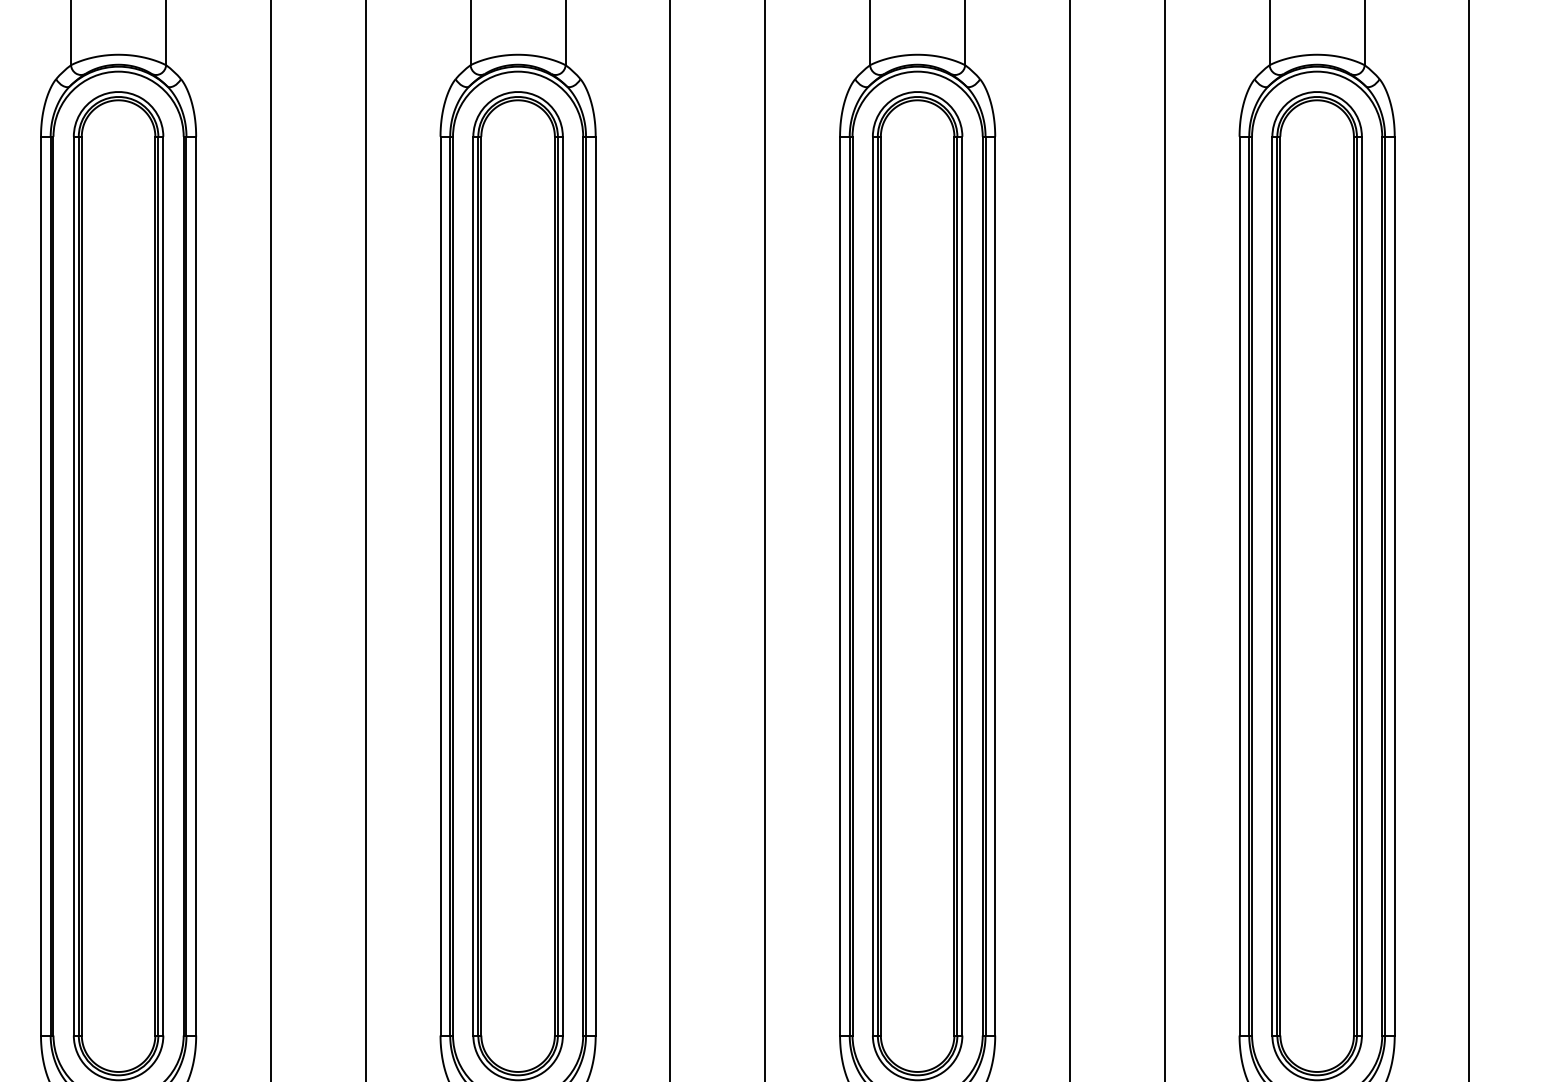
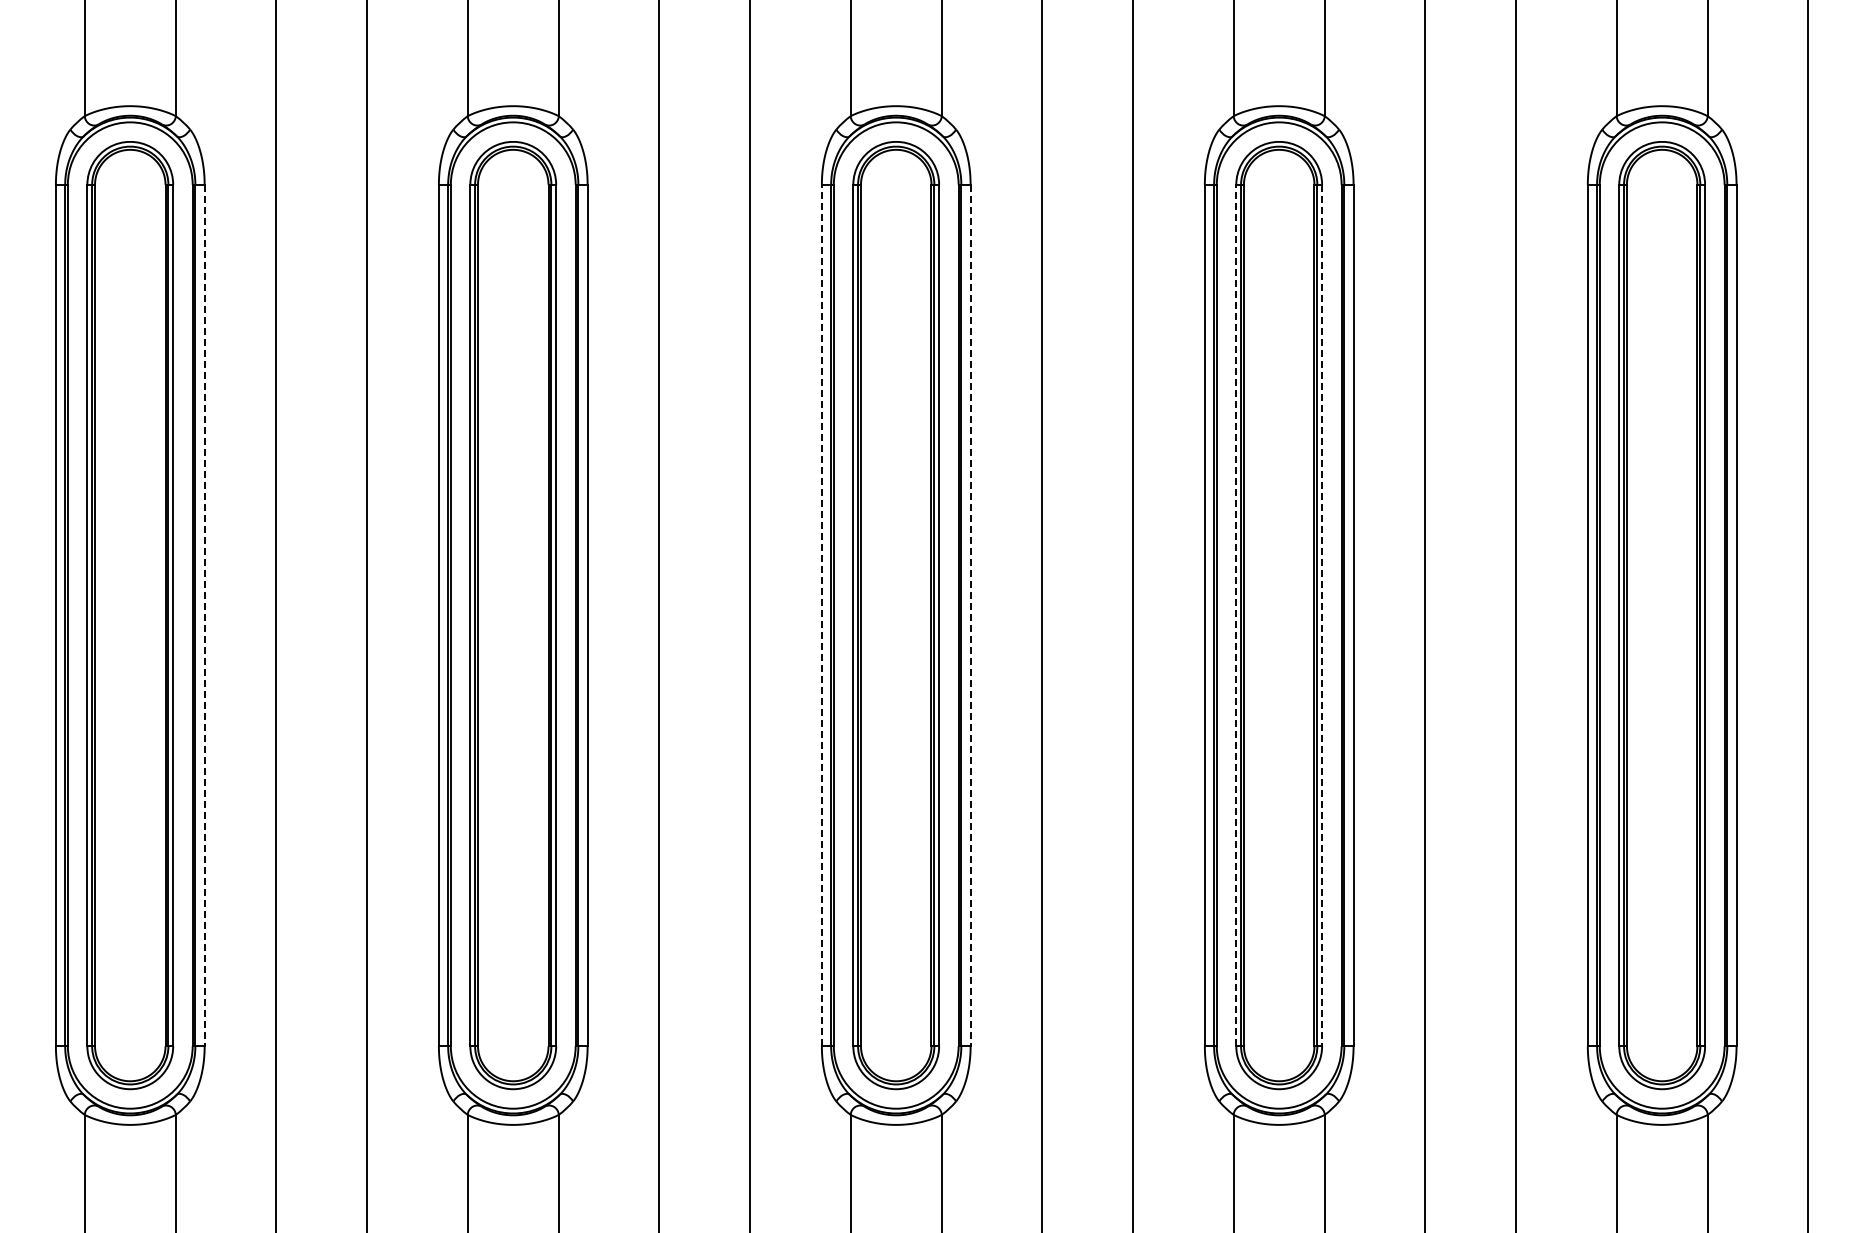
line: (196, 586) -> (204, 615), solid -> dashed
line: (839, 586) -> (821, 615), solid -> dashed
line: (995, 586) -> (970, 615), solid -> dashed
line: (1272, 586) -> (1236, 615), solid -> dashed
line: (1362, 586) -> (1322, 615), solid -> dashed

